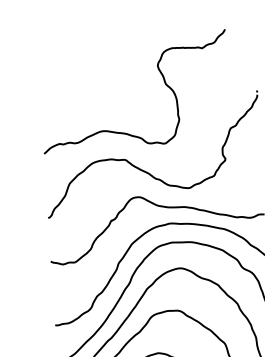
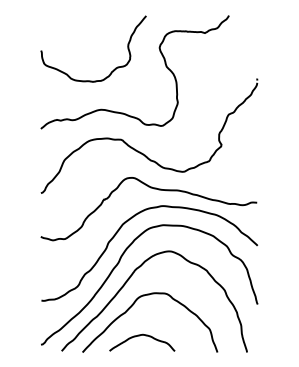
curve: (113, 89) -> (114, 68), added

